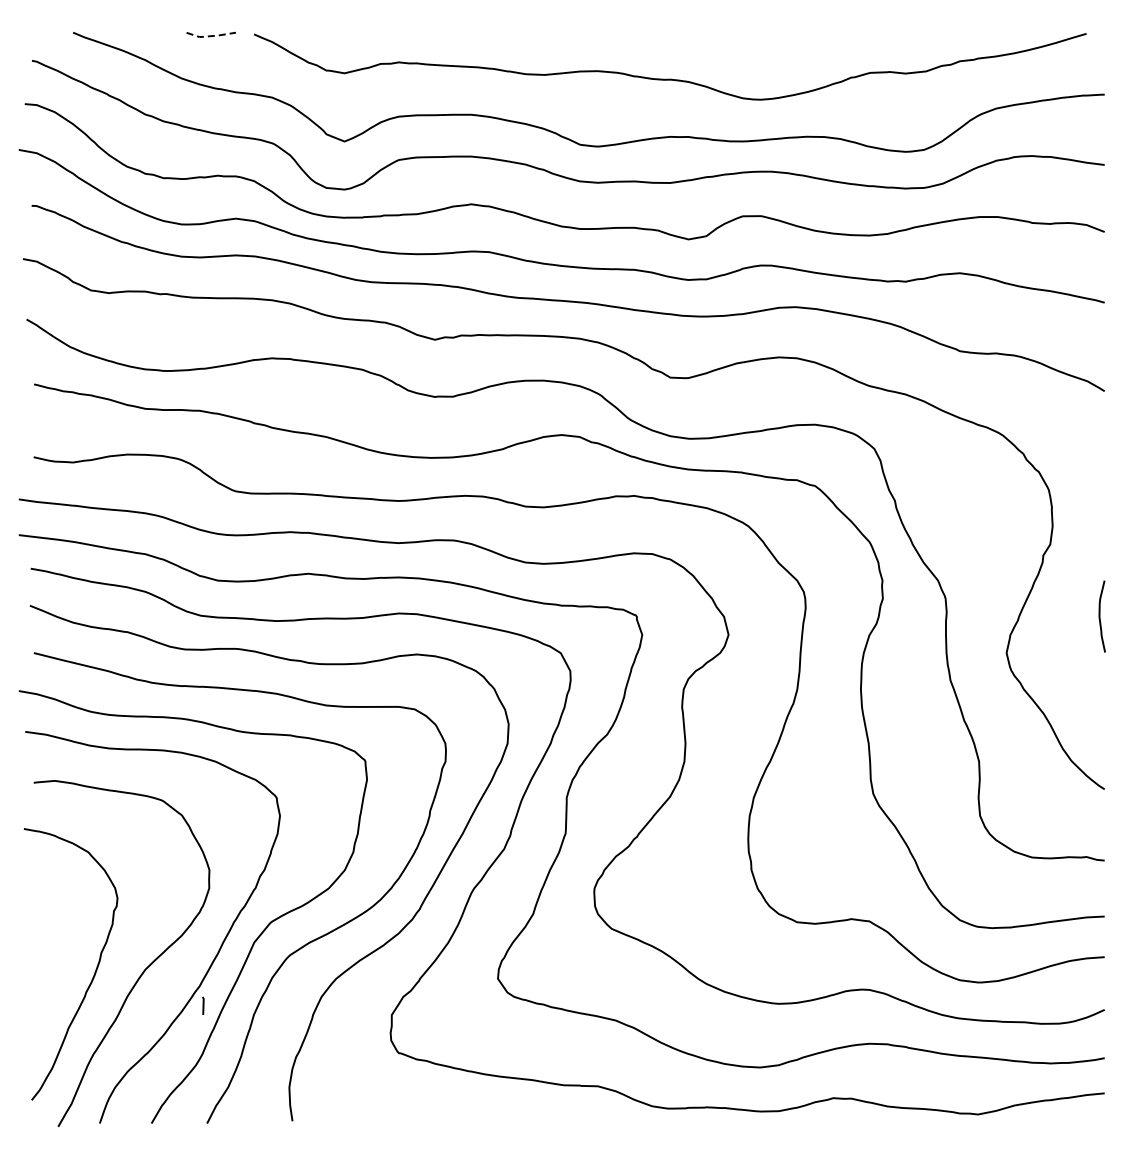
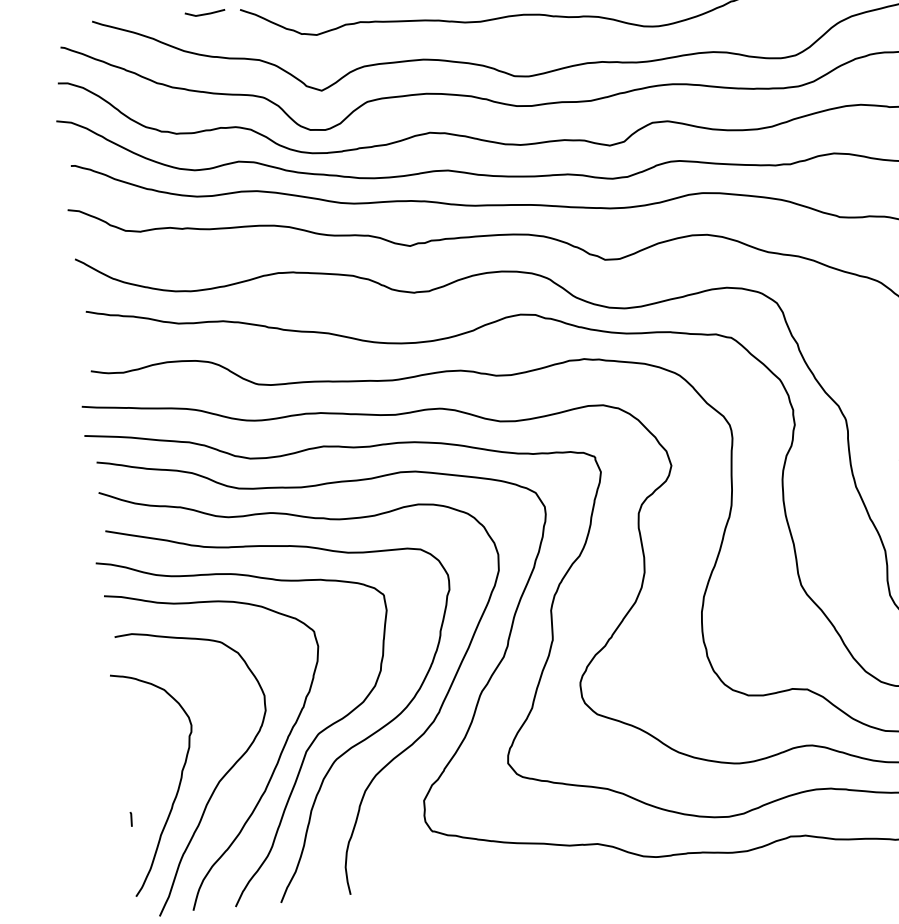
line: (211, 36) -> (205, 14), dashed -> solid
line: (203, 1005) -> (131, 819), moved

